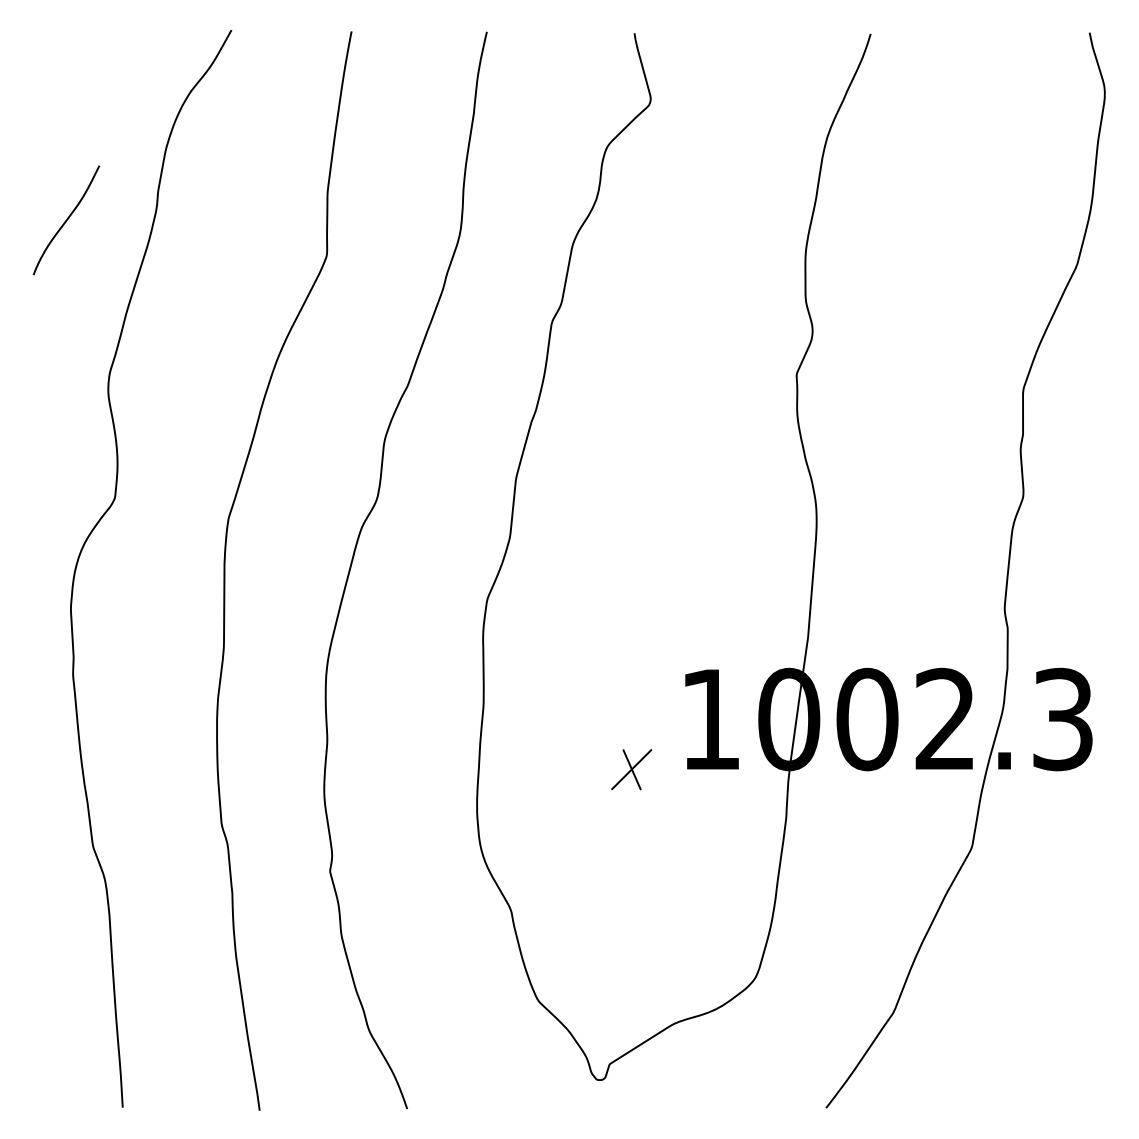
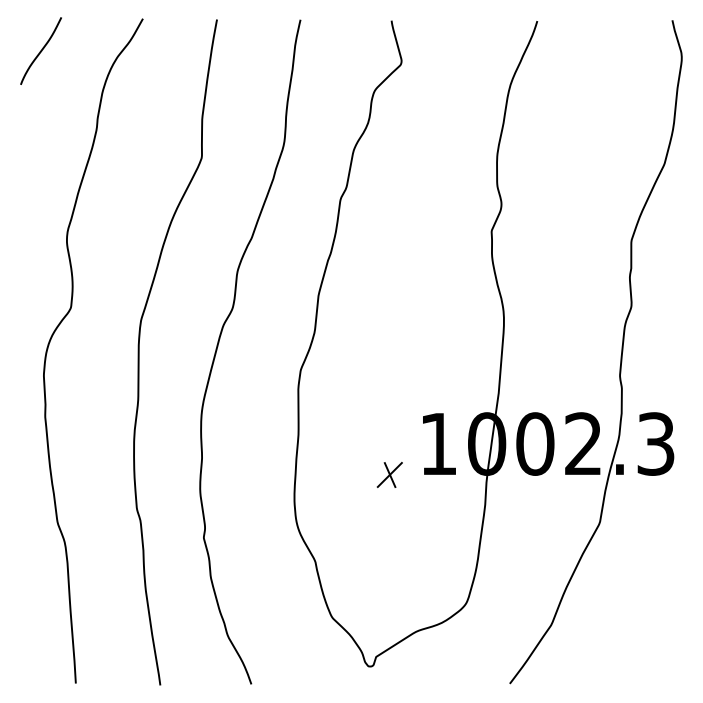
curve: (65, 219) -> (40, 50), moved

